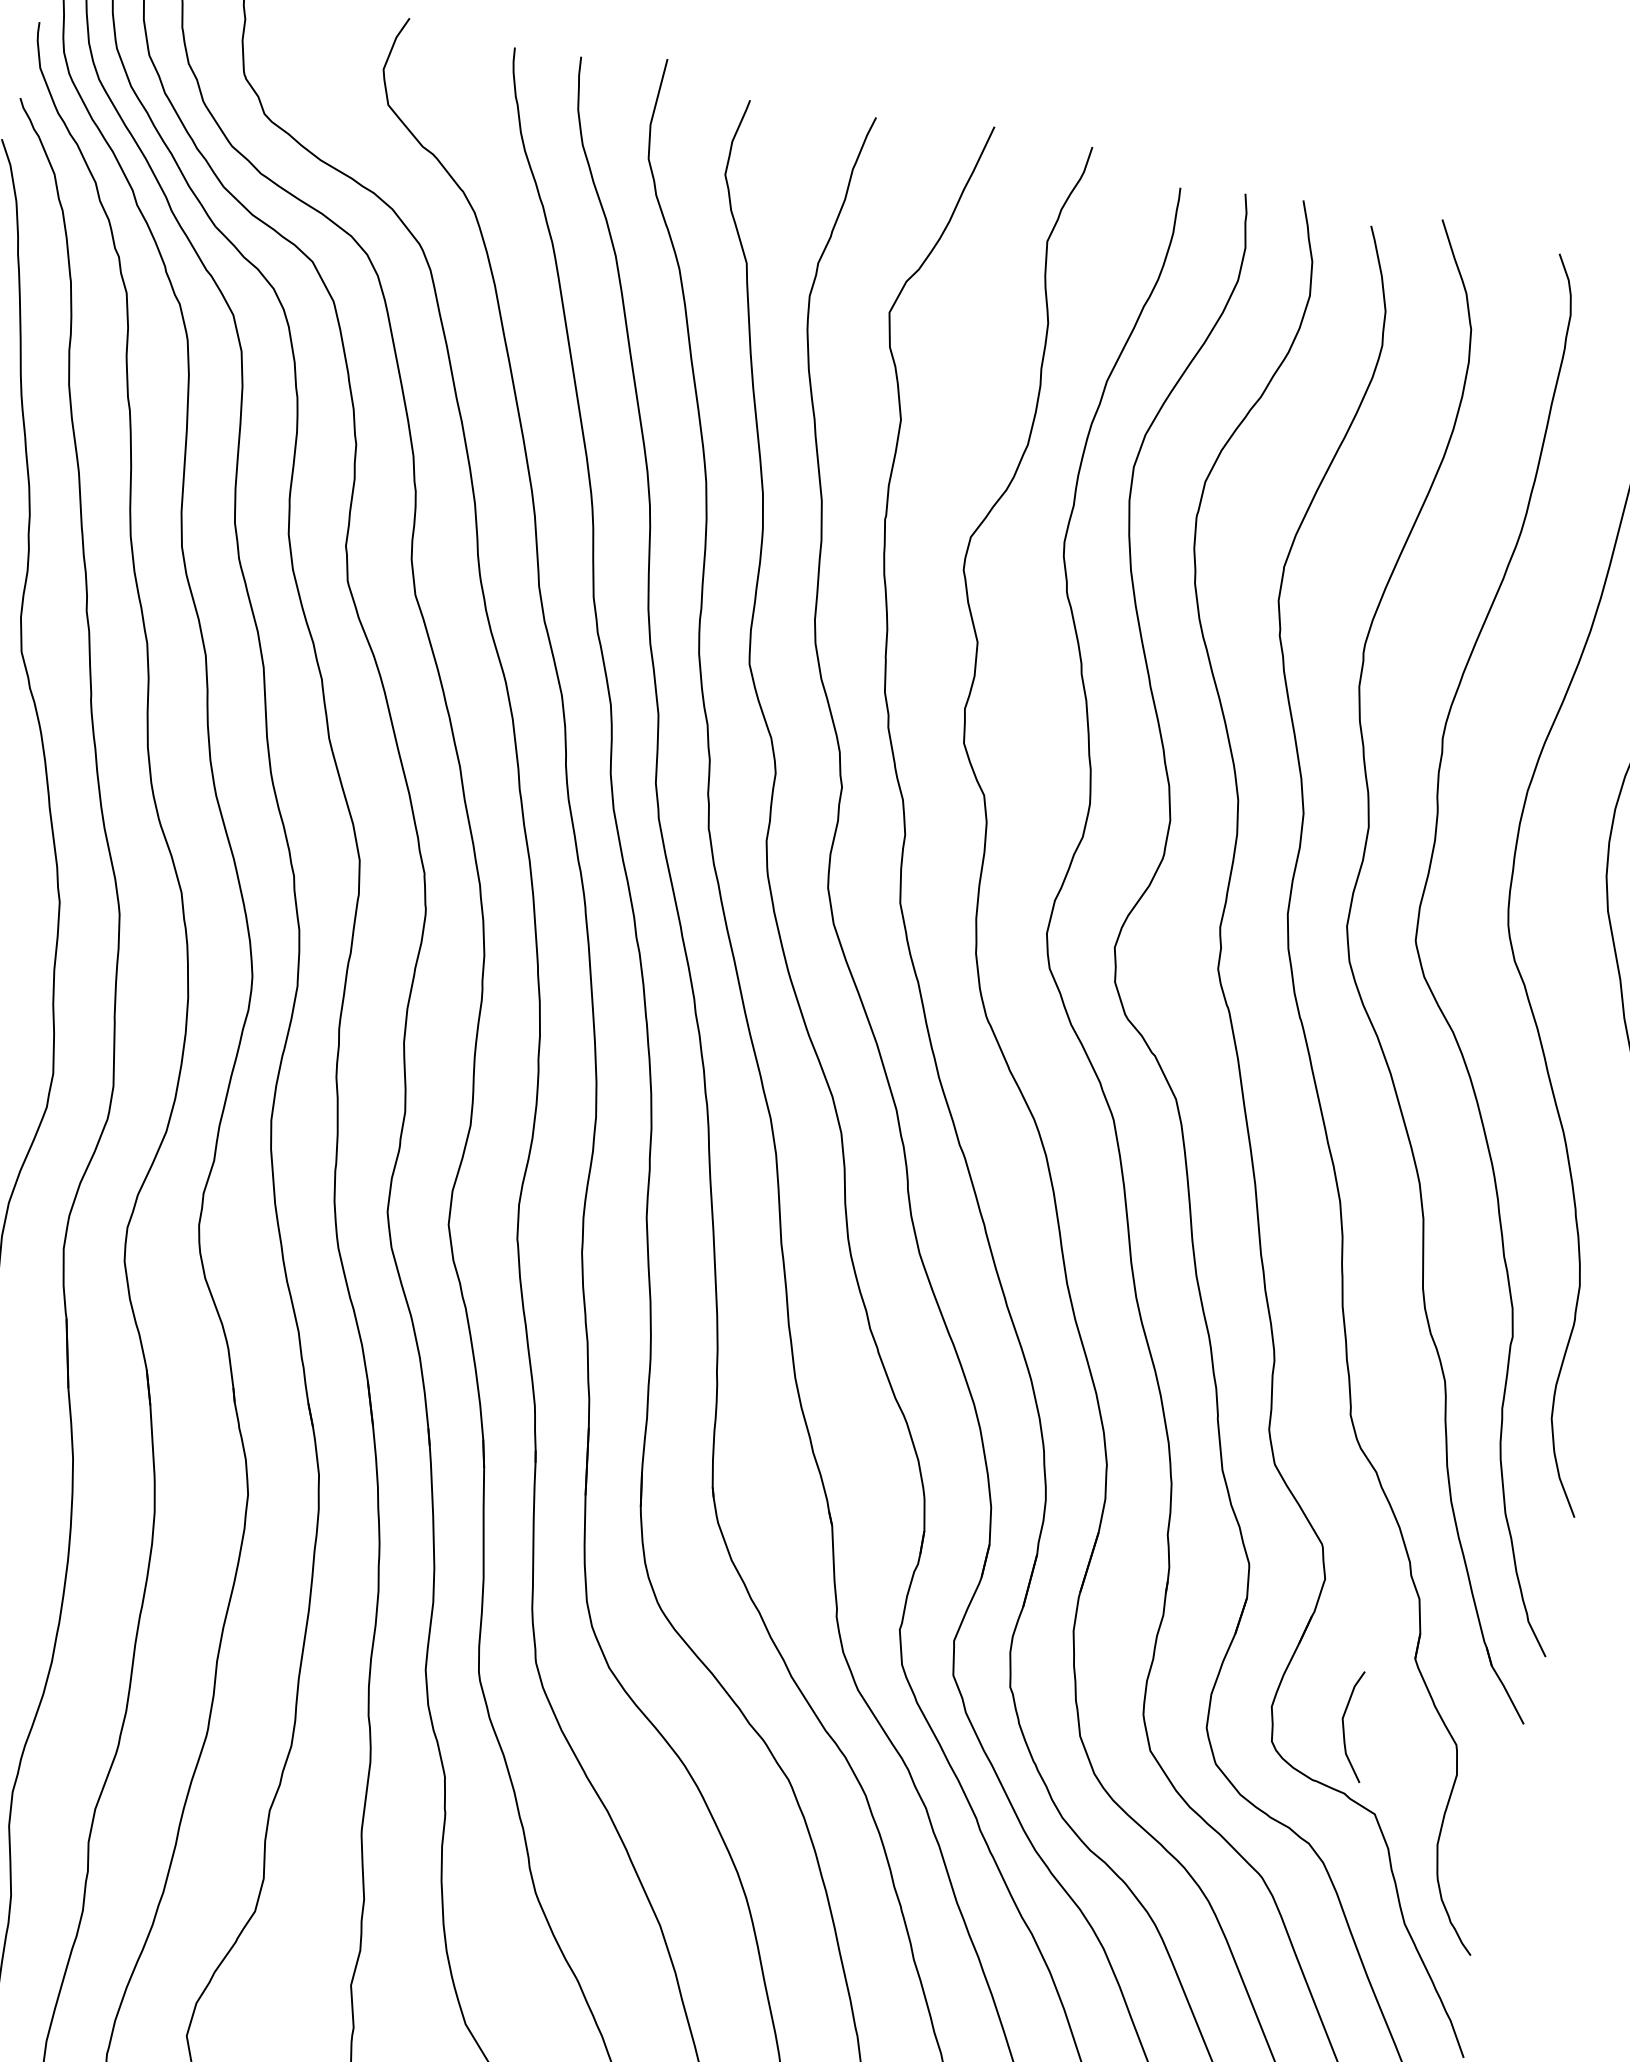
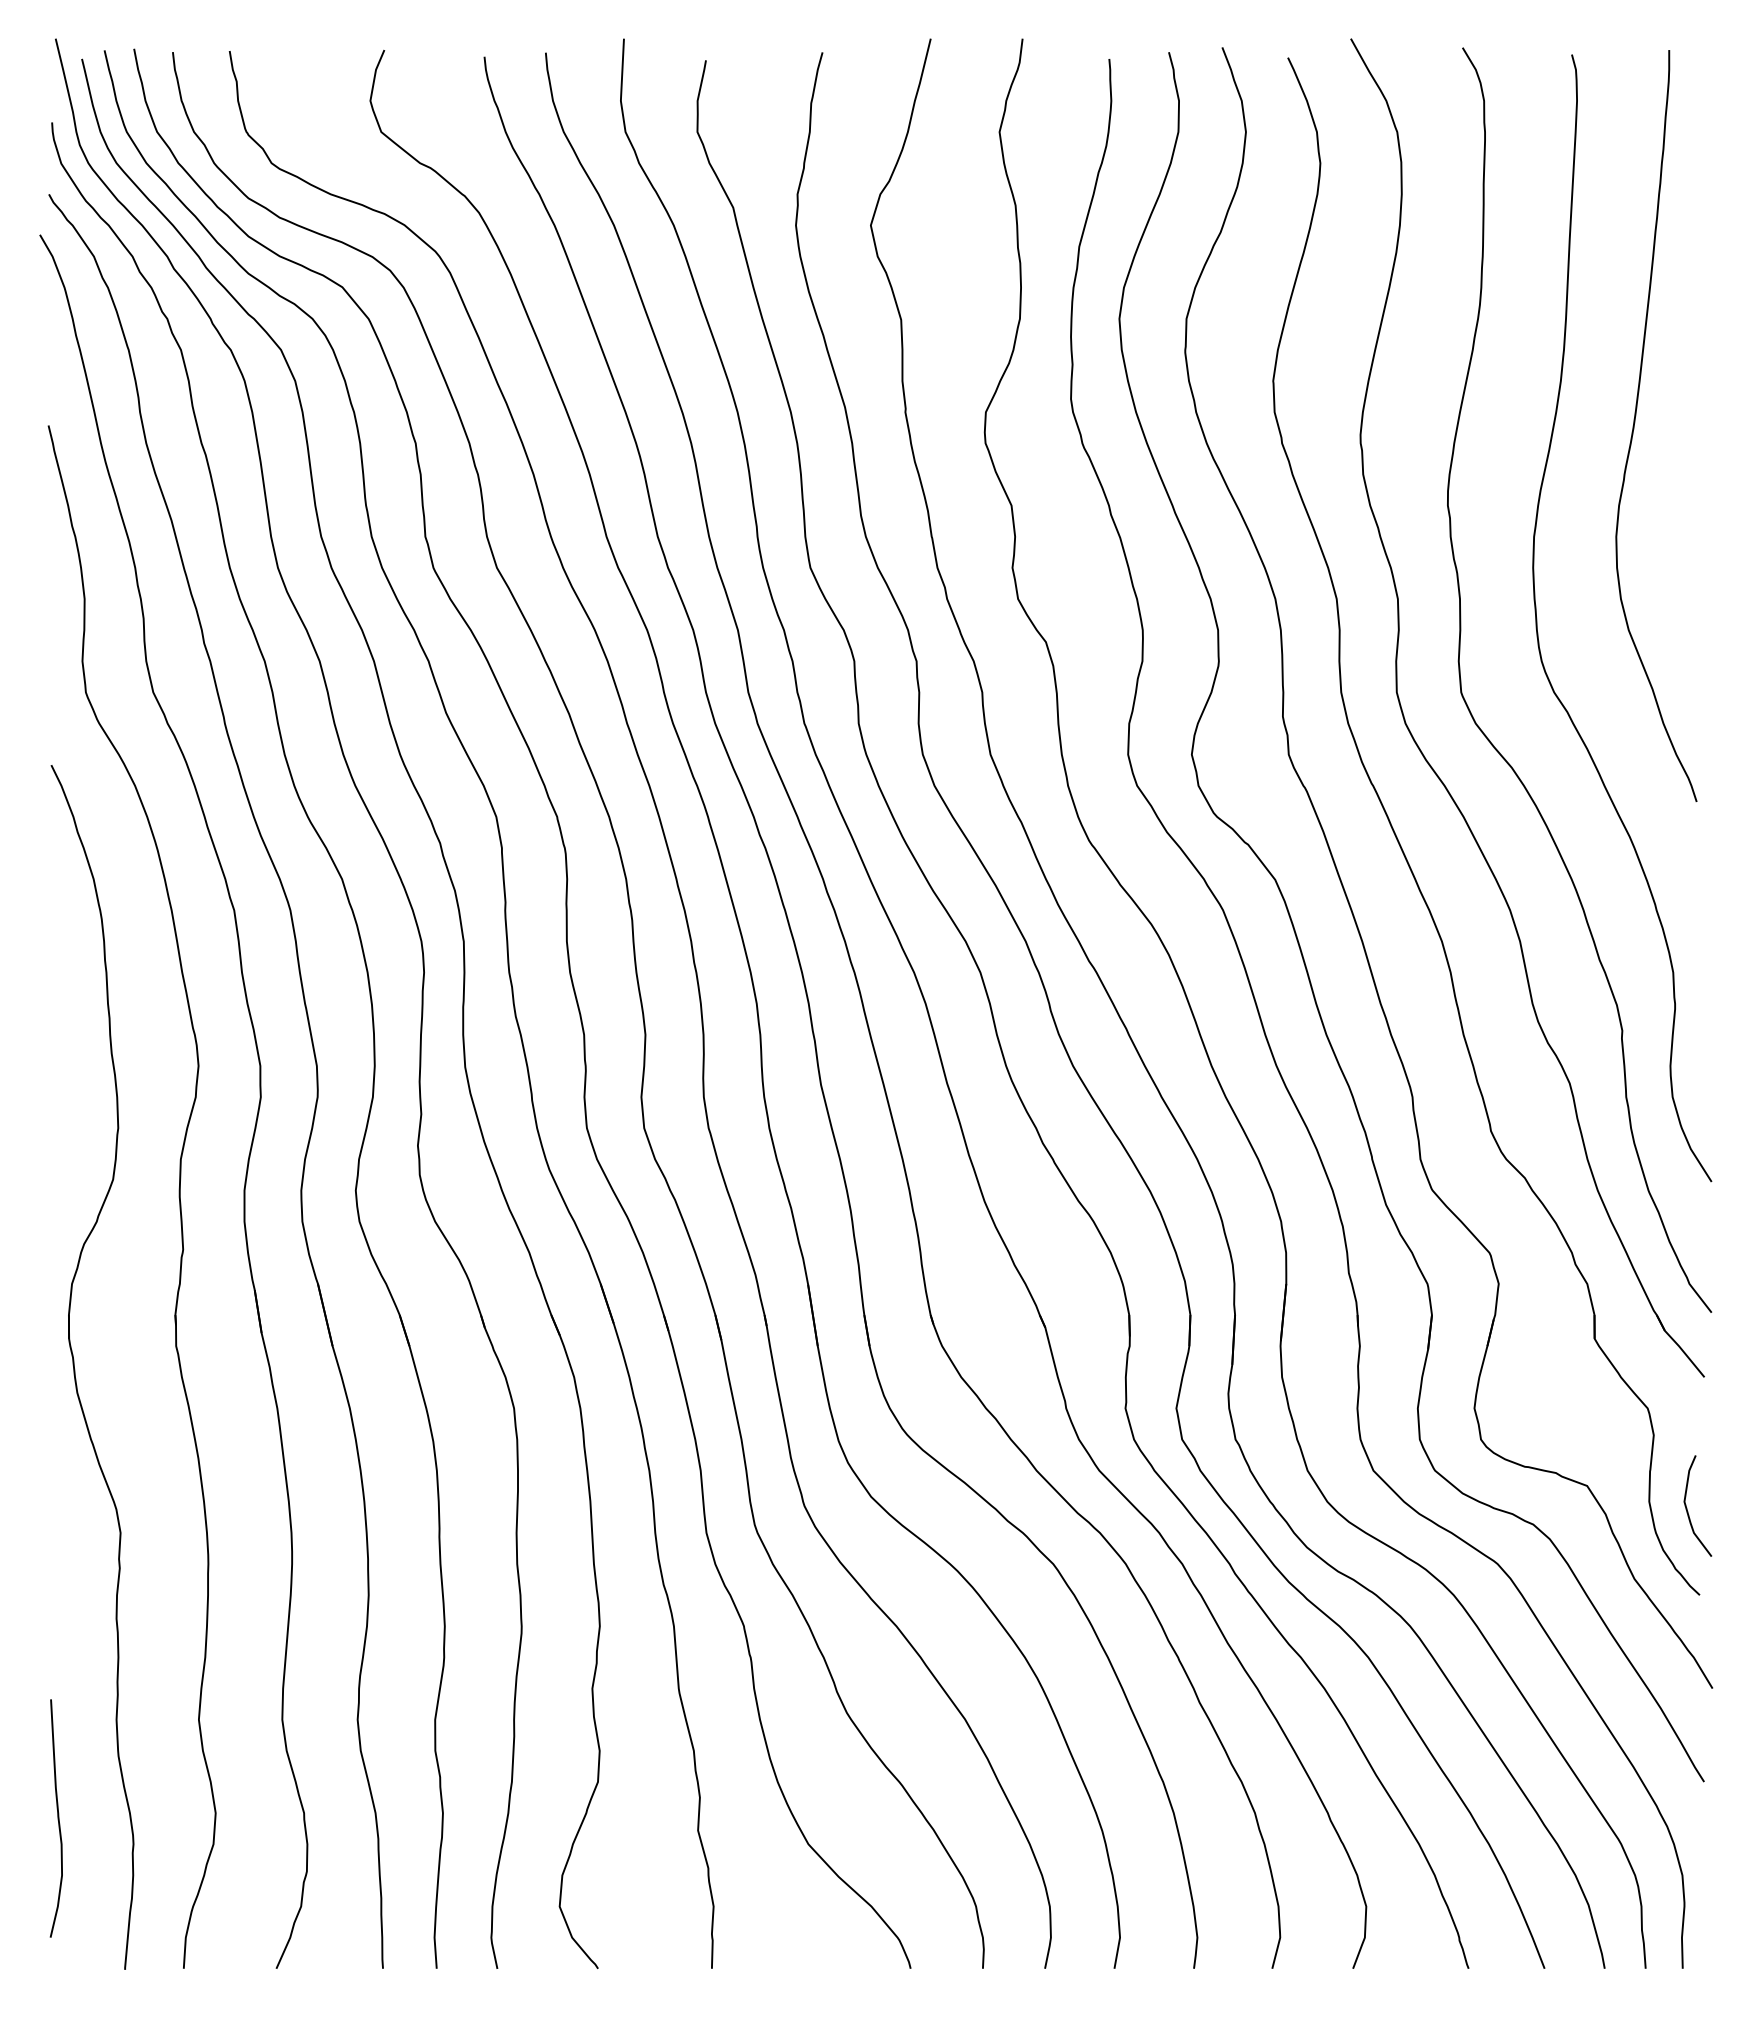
curve: (1344, 1726) -> (1687, 1508), moved

